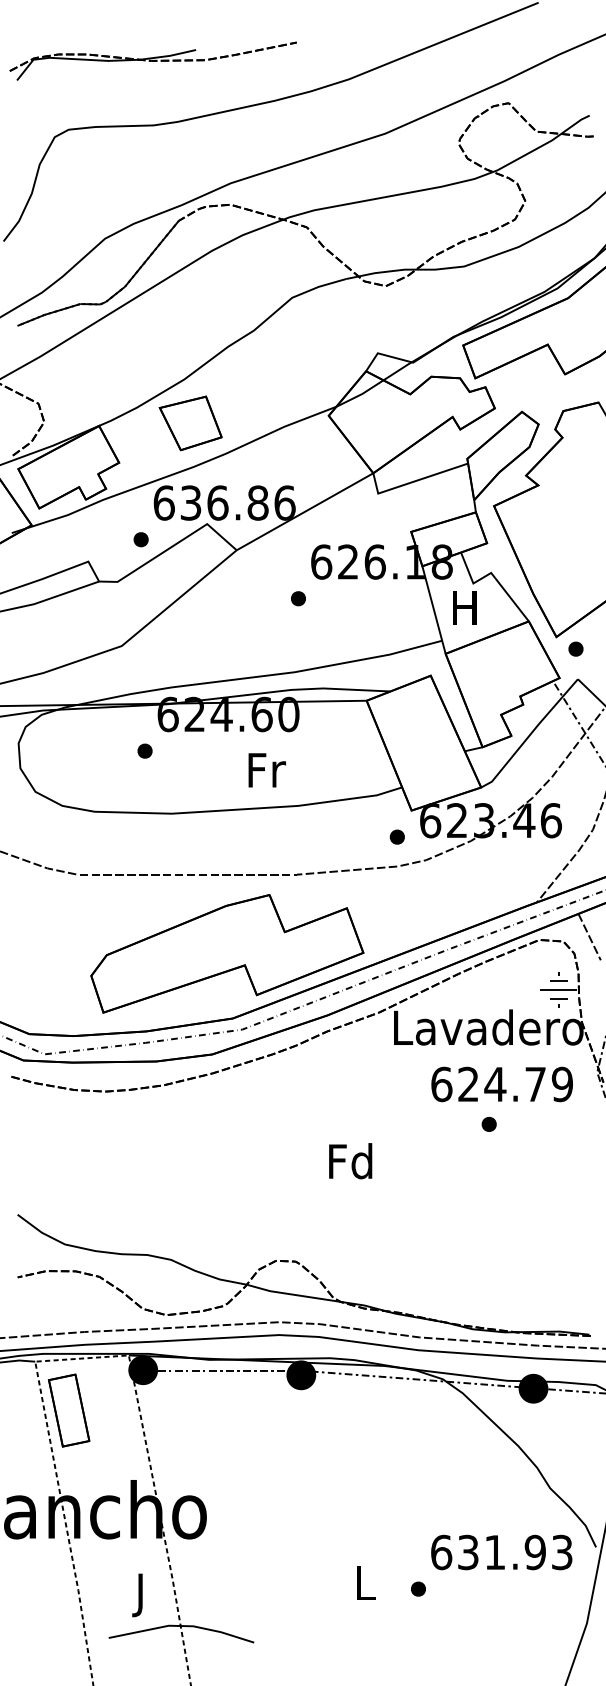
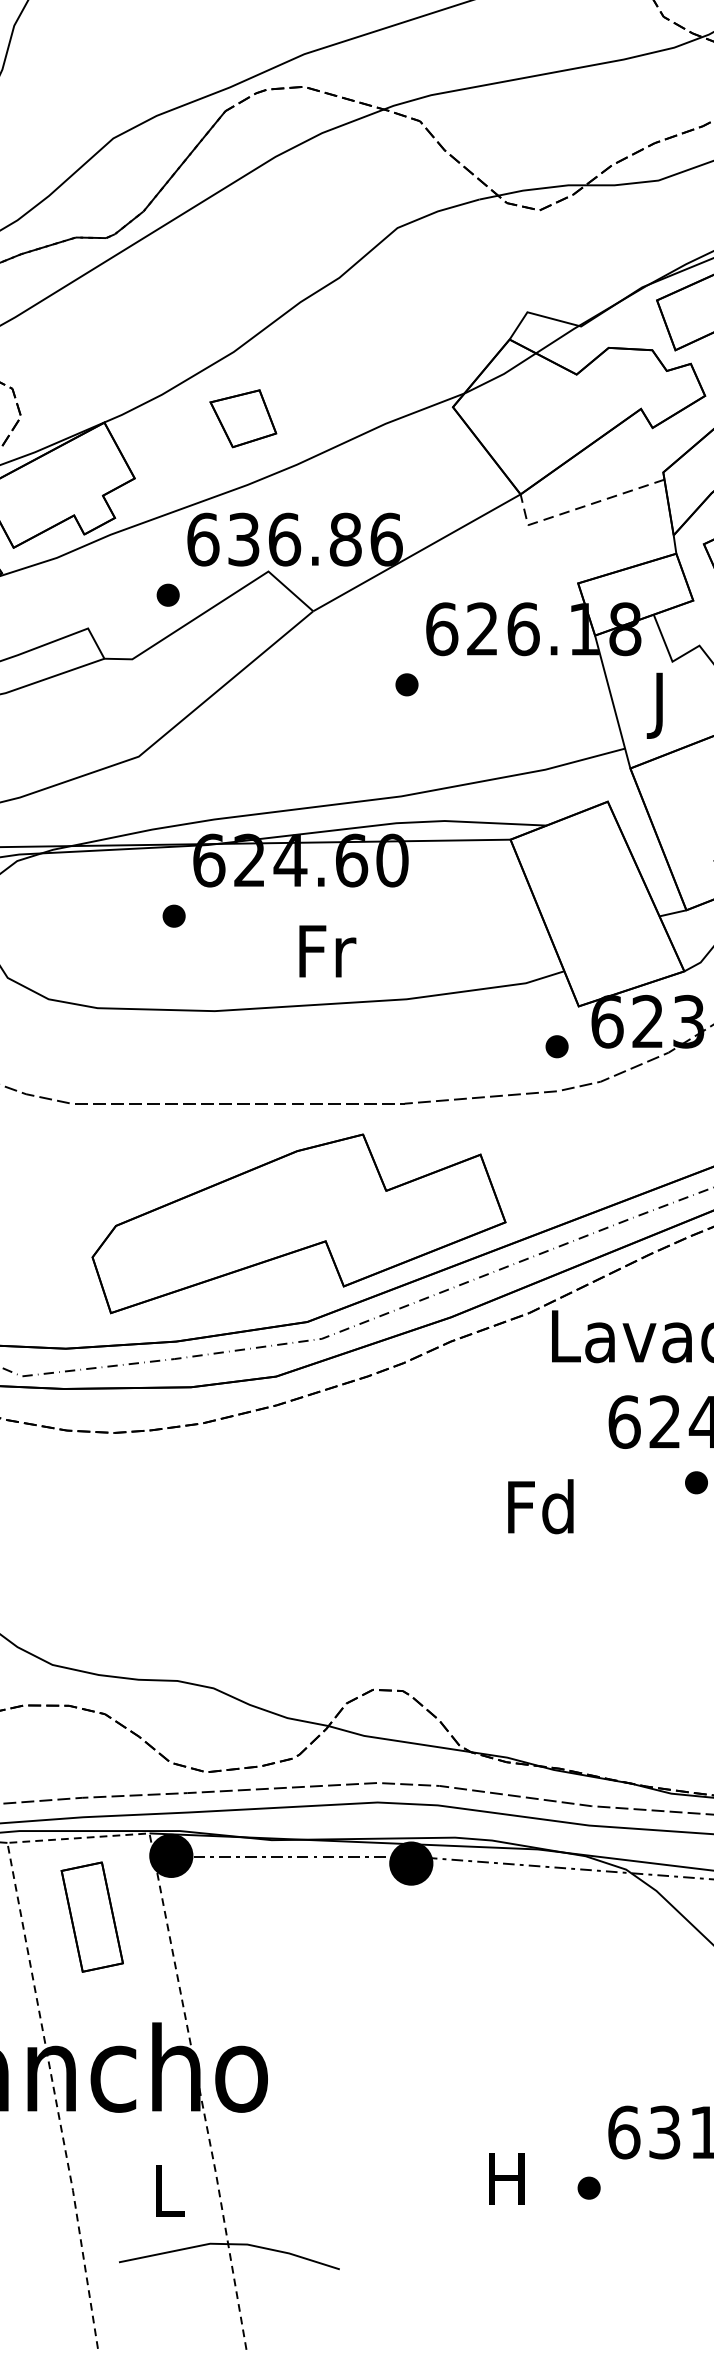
part: (190, 423) -> (243, 418), size x0.7
line: (412, 482) -> (580, 508), solid -> dashed
text: (464, 612) -> (659, 705), H -> J
text: (266, 770) -> (326, 951), moved
text: (350, 1161) -> (540, 1507), moved
part: (69, 1410) -> (92, 1917), moved
text: (364, 1582) -> (507, 2178), L -> H
text: (141, 1595) -> (168, 2197), J -> L

